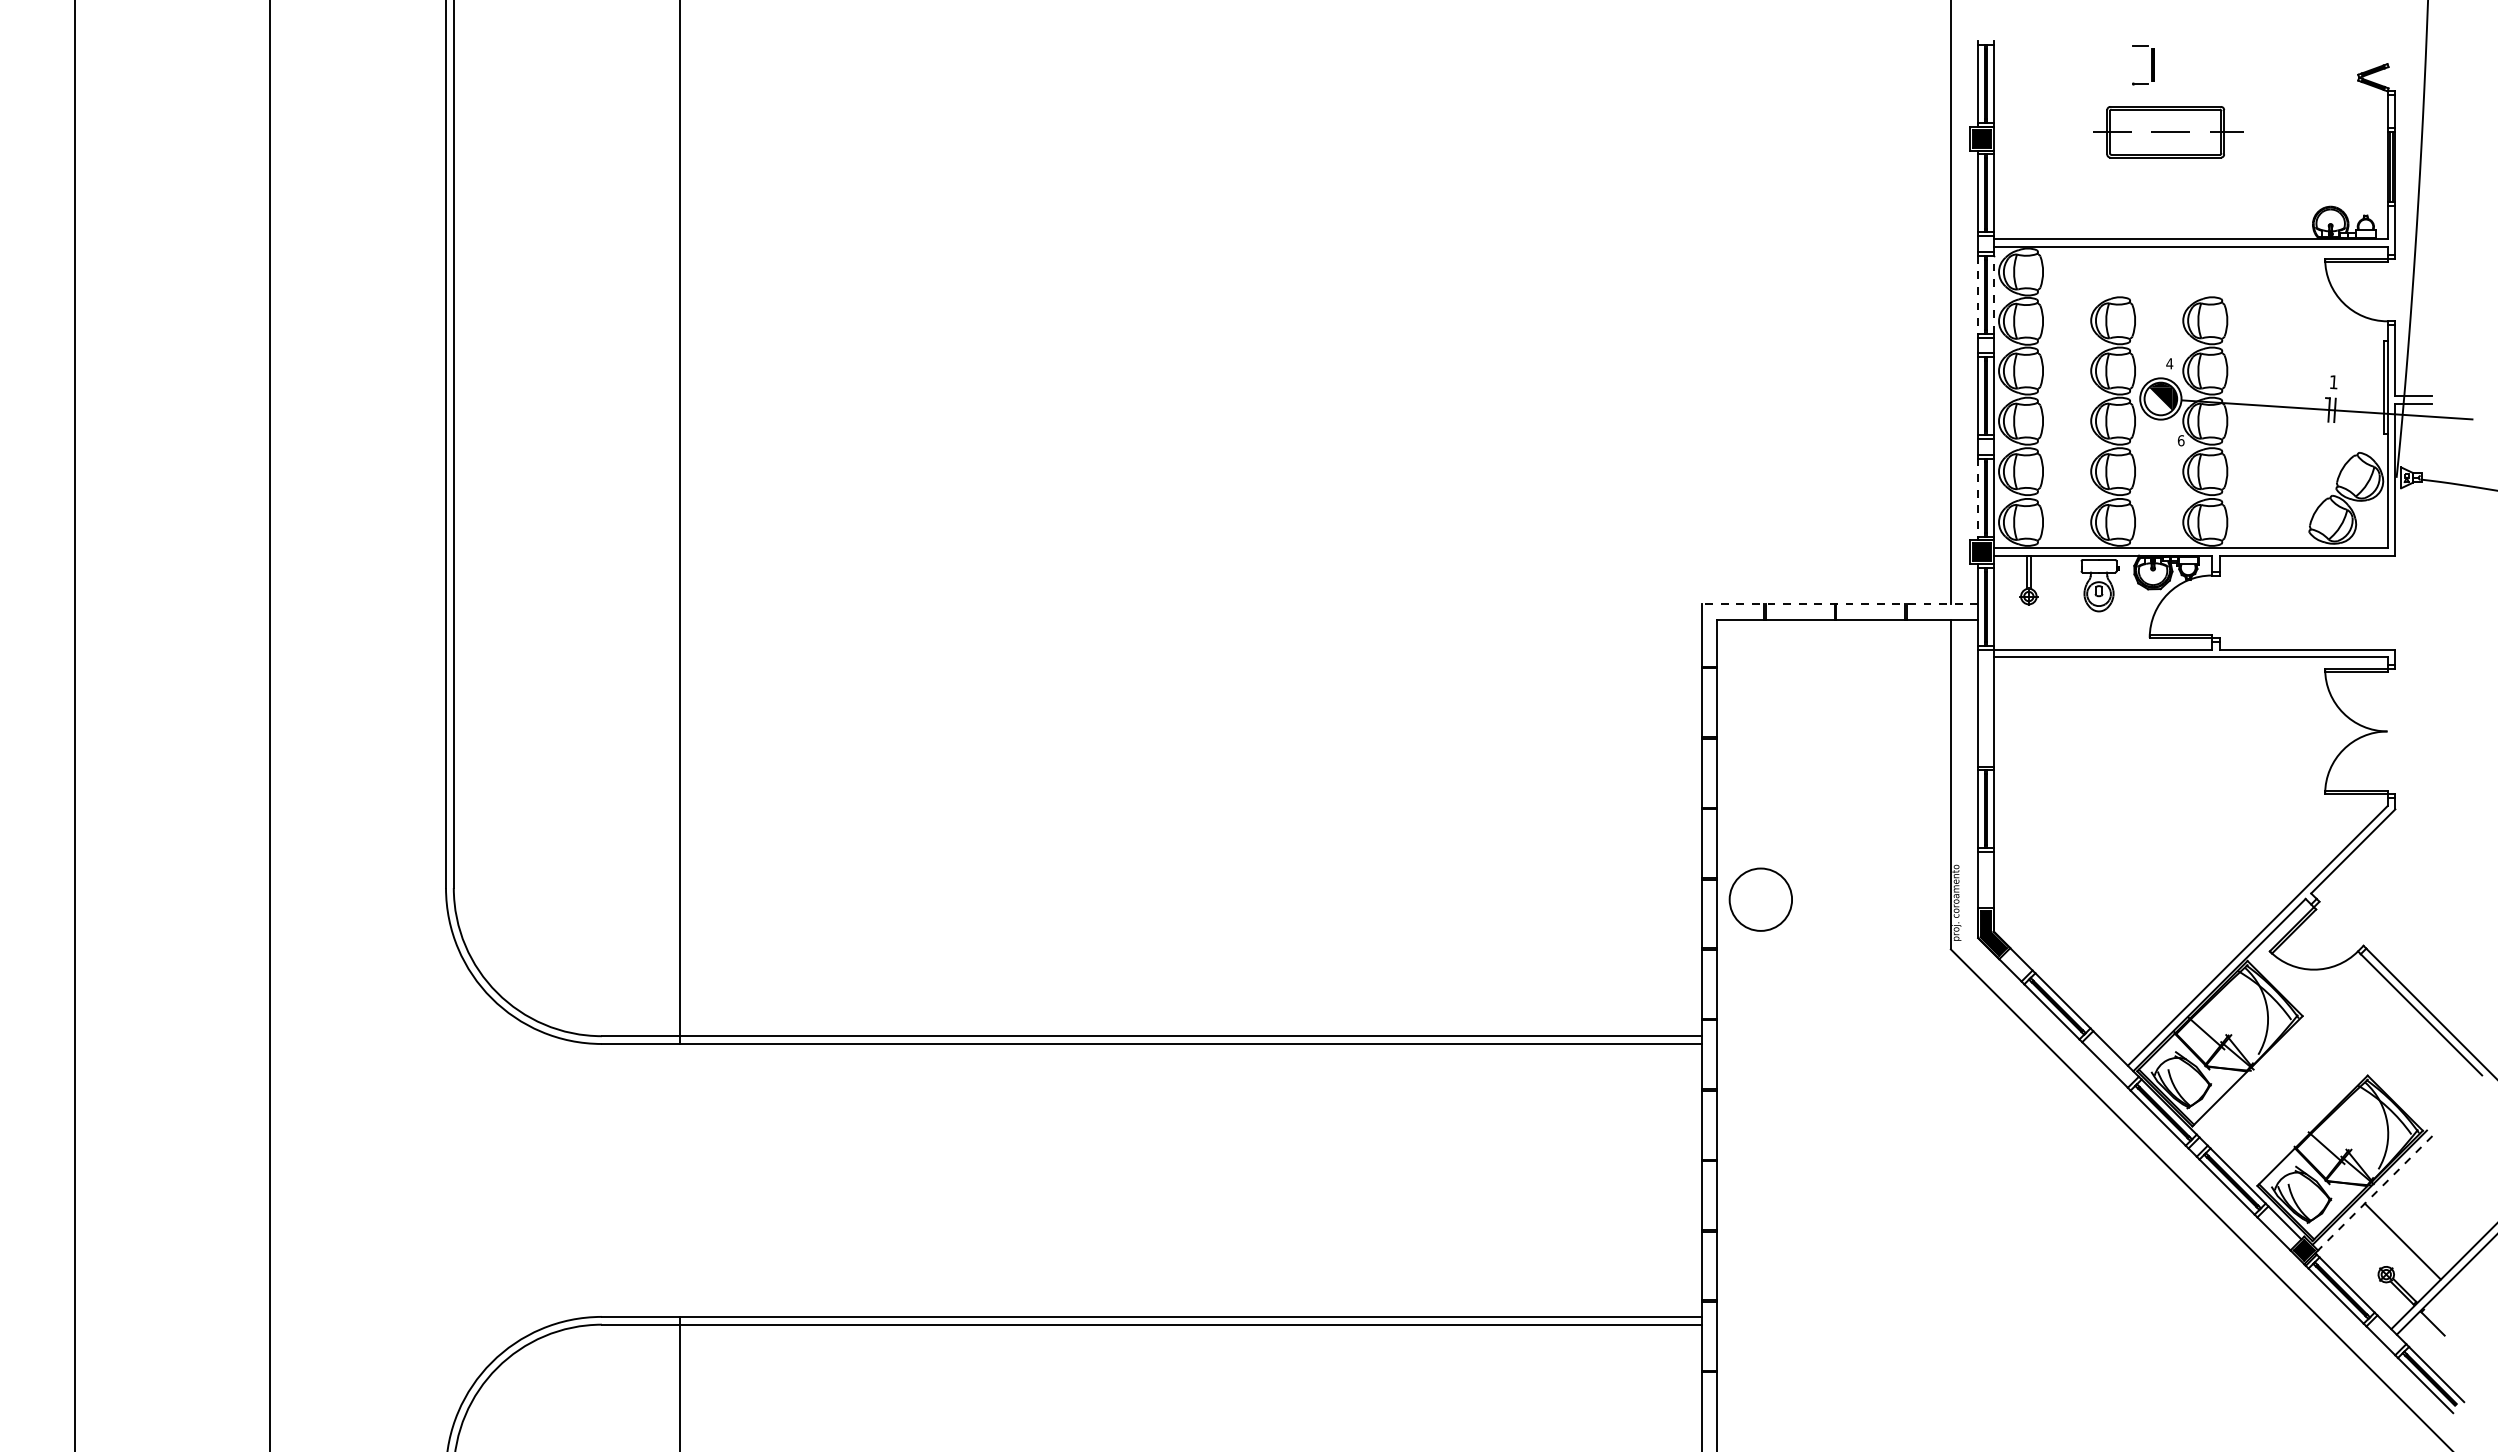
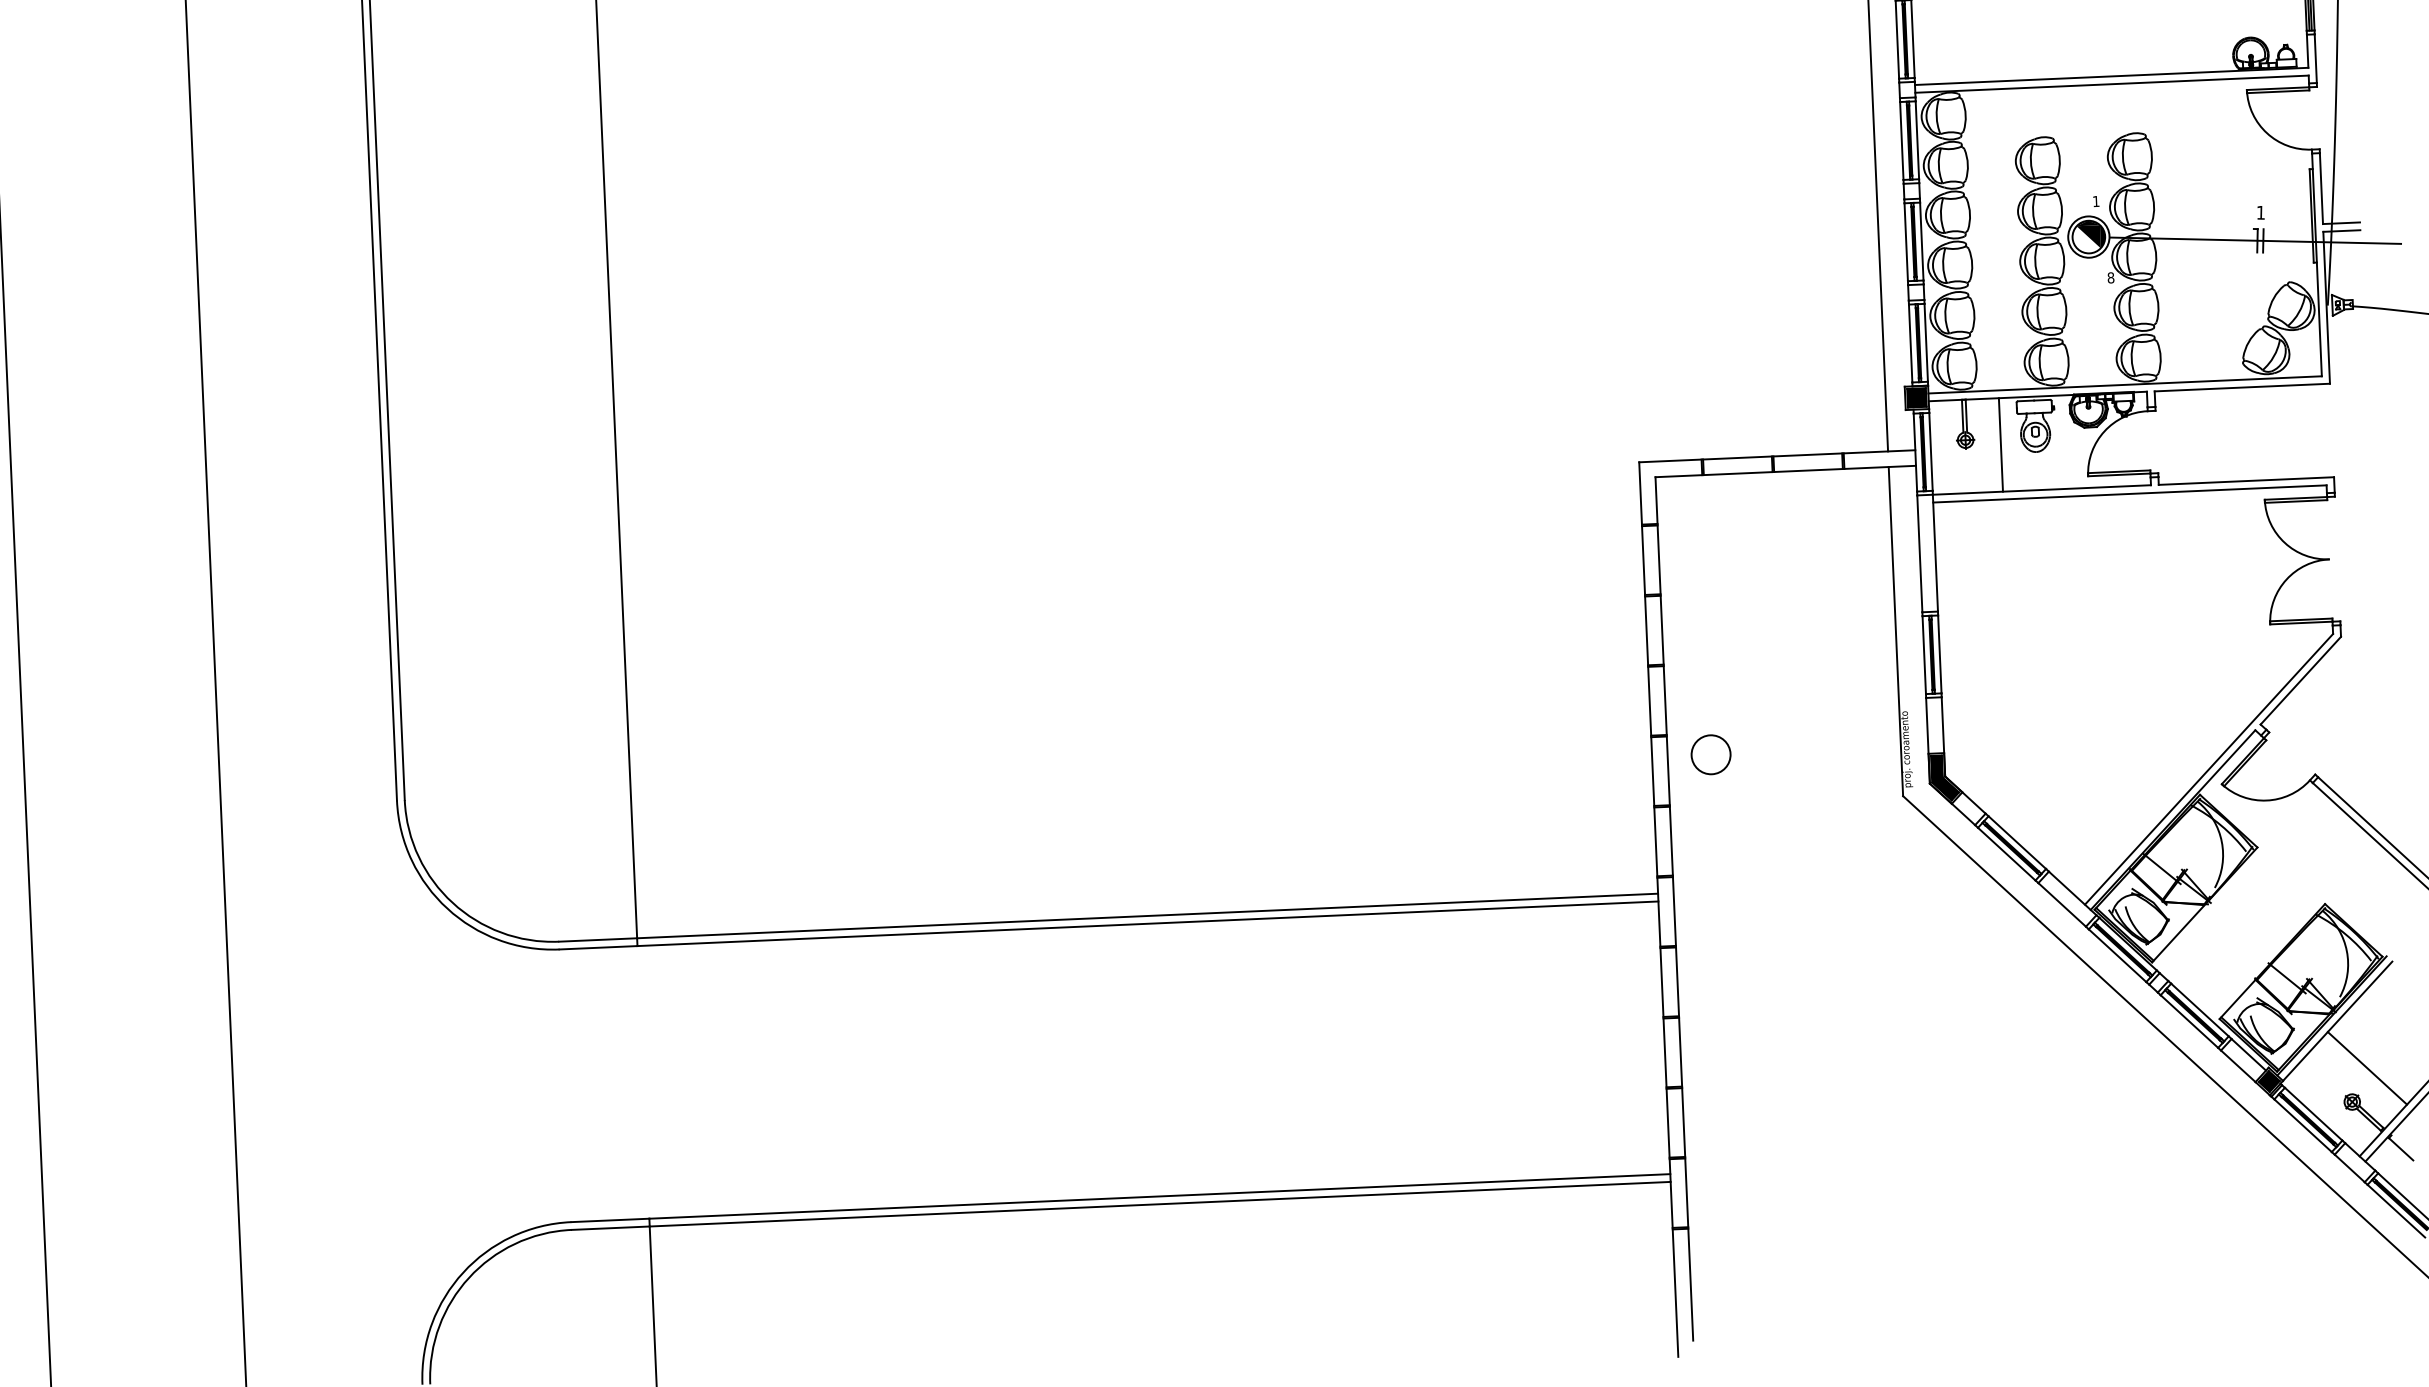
line: (1978, 294) -> (1902, 140), dashed -> solid
line: (1993, 294) -> (1917, 139), dashed -> solid
text: (2169, 363) -> (2095, 201), 4 -> 1
text: (2180, 440) -> (2110, 277), 6 -> 8
line: (1978, 497) -> (1910, 343), dashed -> solid
line: (2063, 602) -> (2000, 444), added
line: (1839, 604) -> (1776, 456), dashed -> solid
circle: (1760, 899) -> (1710, 754), size x0.62
line: (2375, 1193) -> (2337, 1021), dashed -> solid

